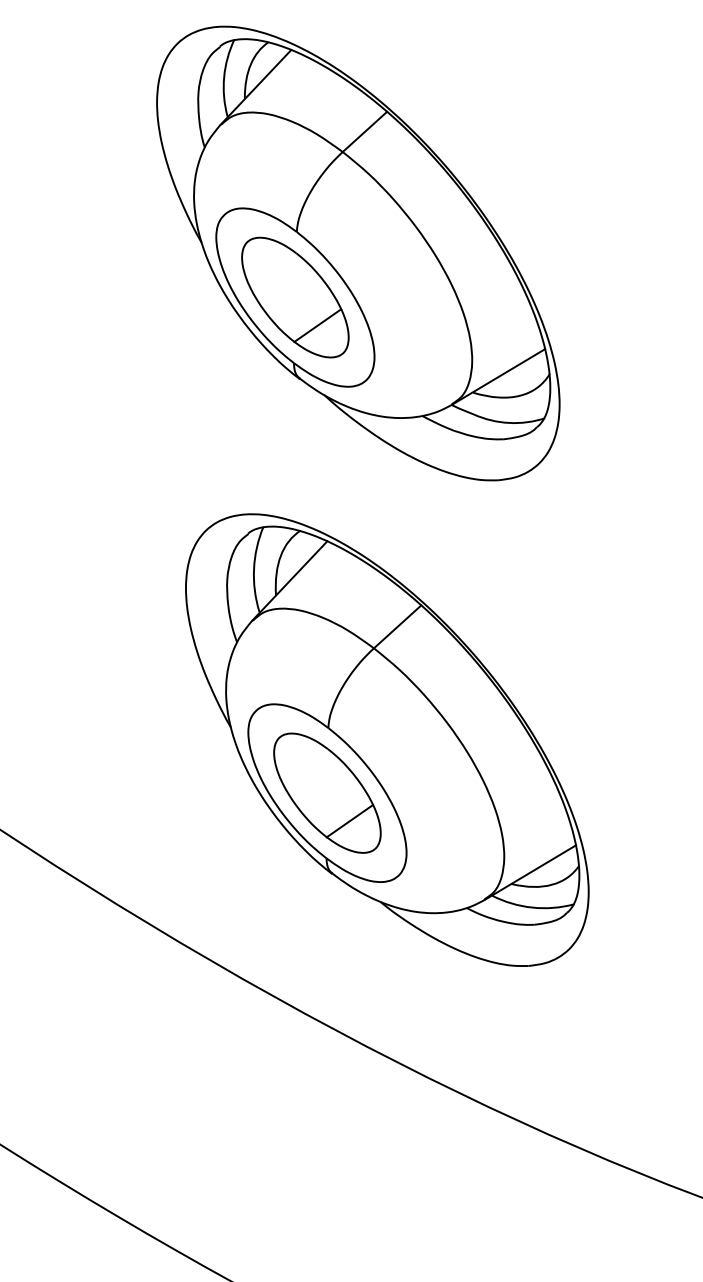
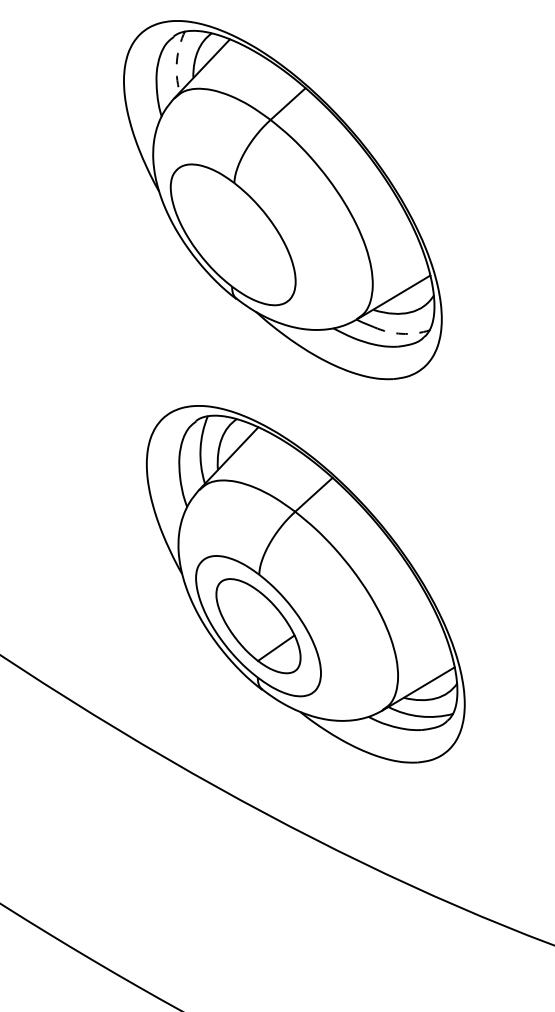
arc: (223, 76) -> (176, 60), solid -> dashed
part: (295, 297) -> (233, 234), removed
arc: (509, 422) -> (402, 333), solid -> dashed

